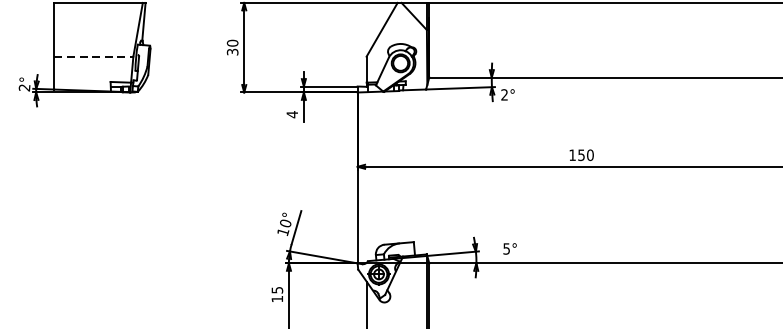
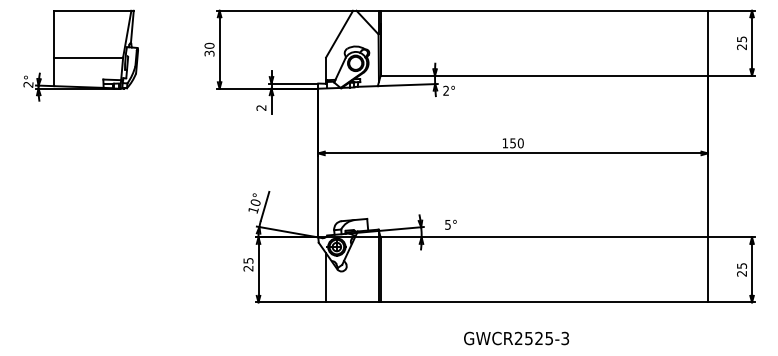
line: (94, 56) -> (89, 57), dashed -> solid
text: (292, 114) -> (261, 107), 4 -> 2
text: (277, 299) -> (248, 268), 15 -> 25

